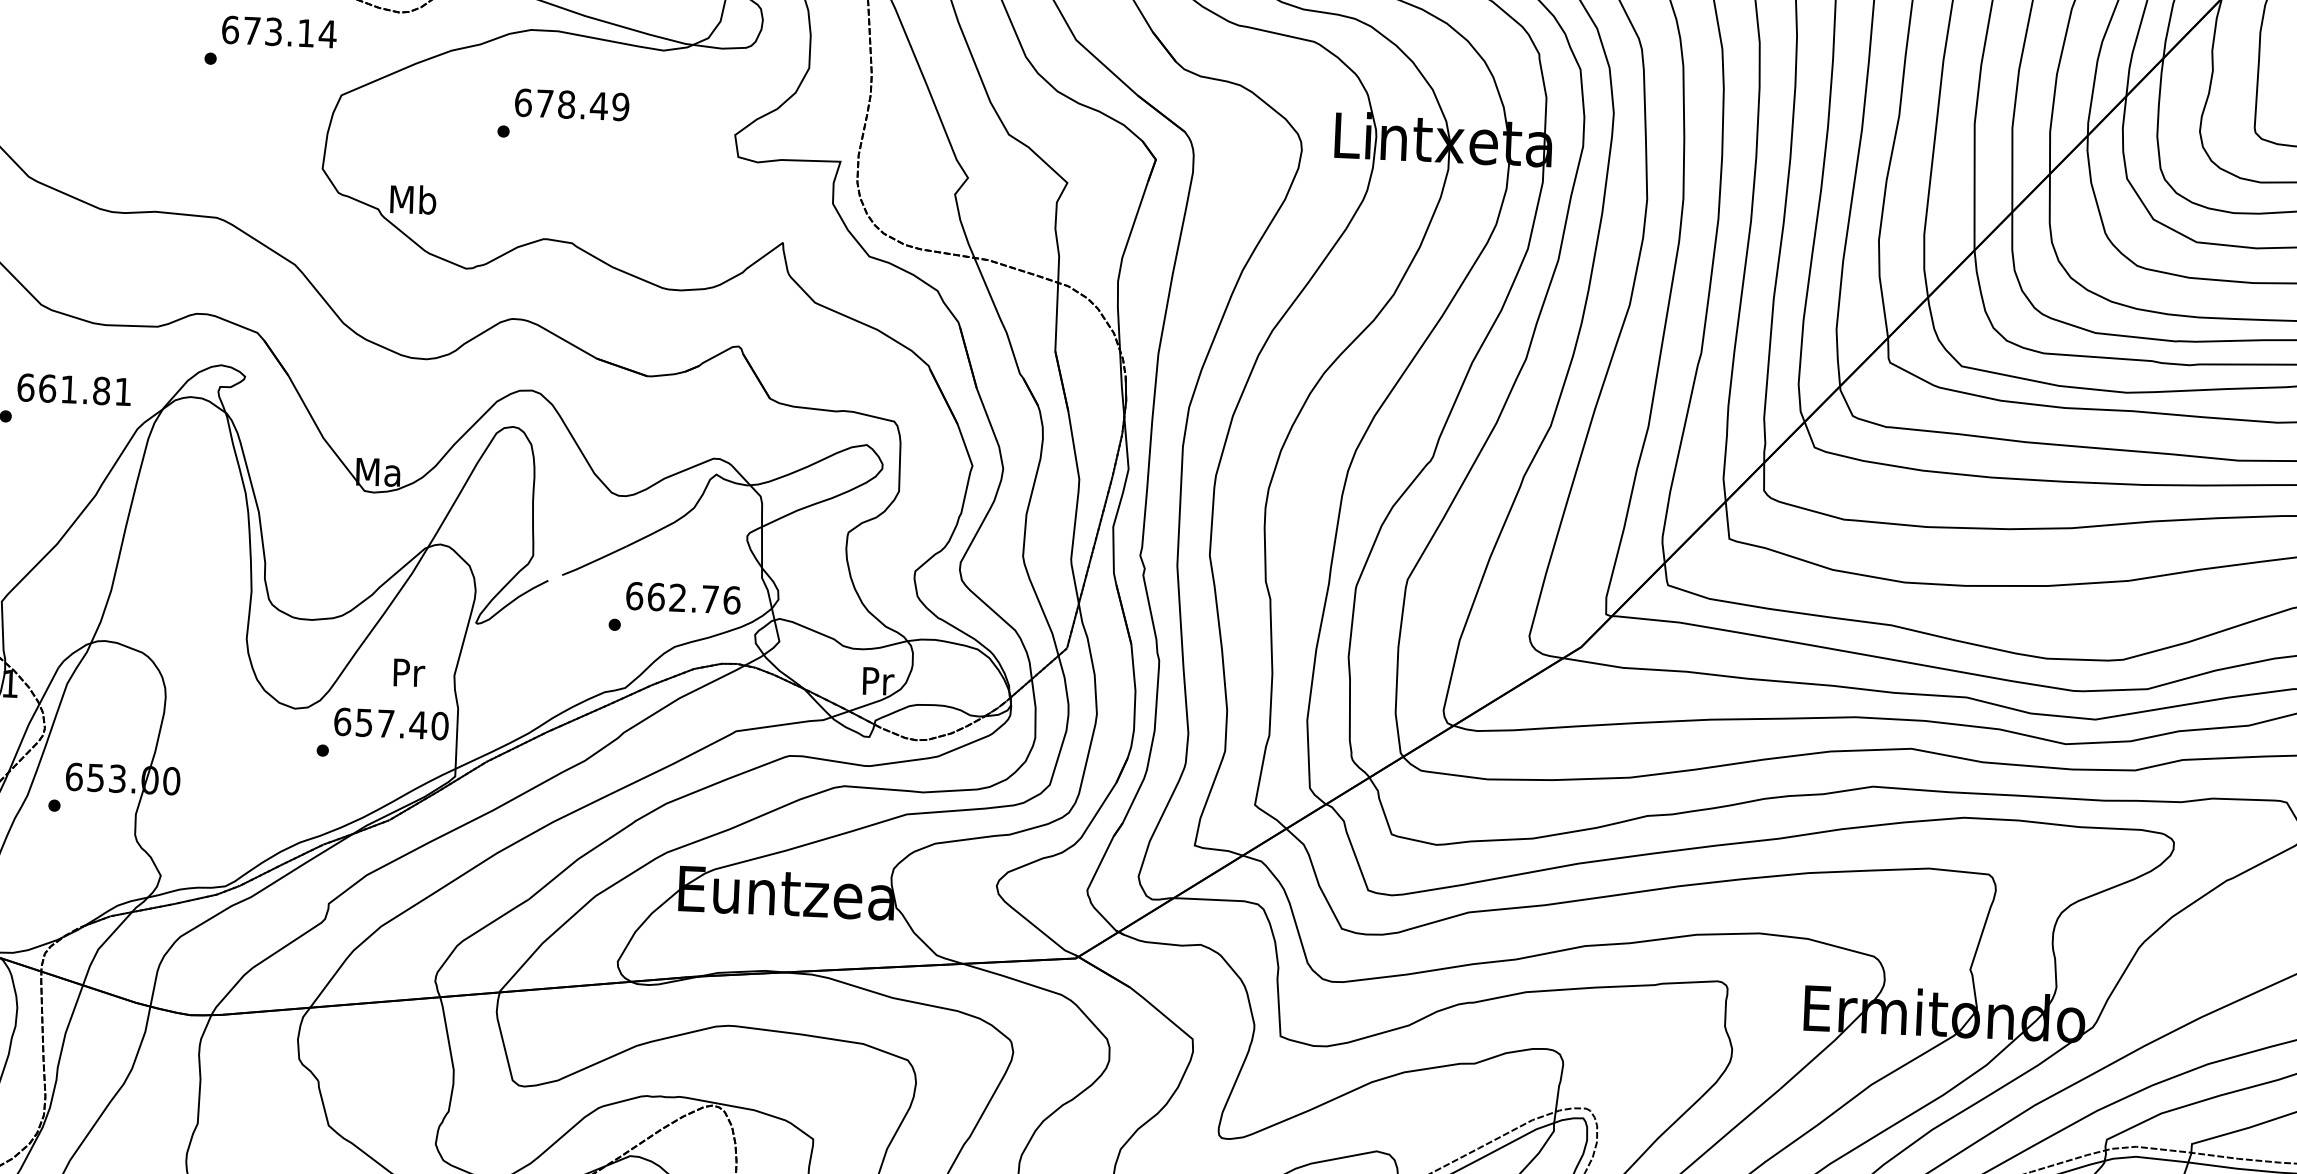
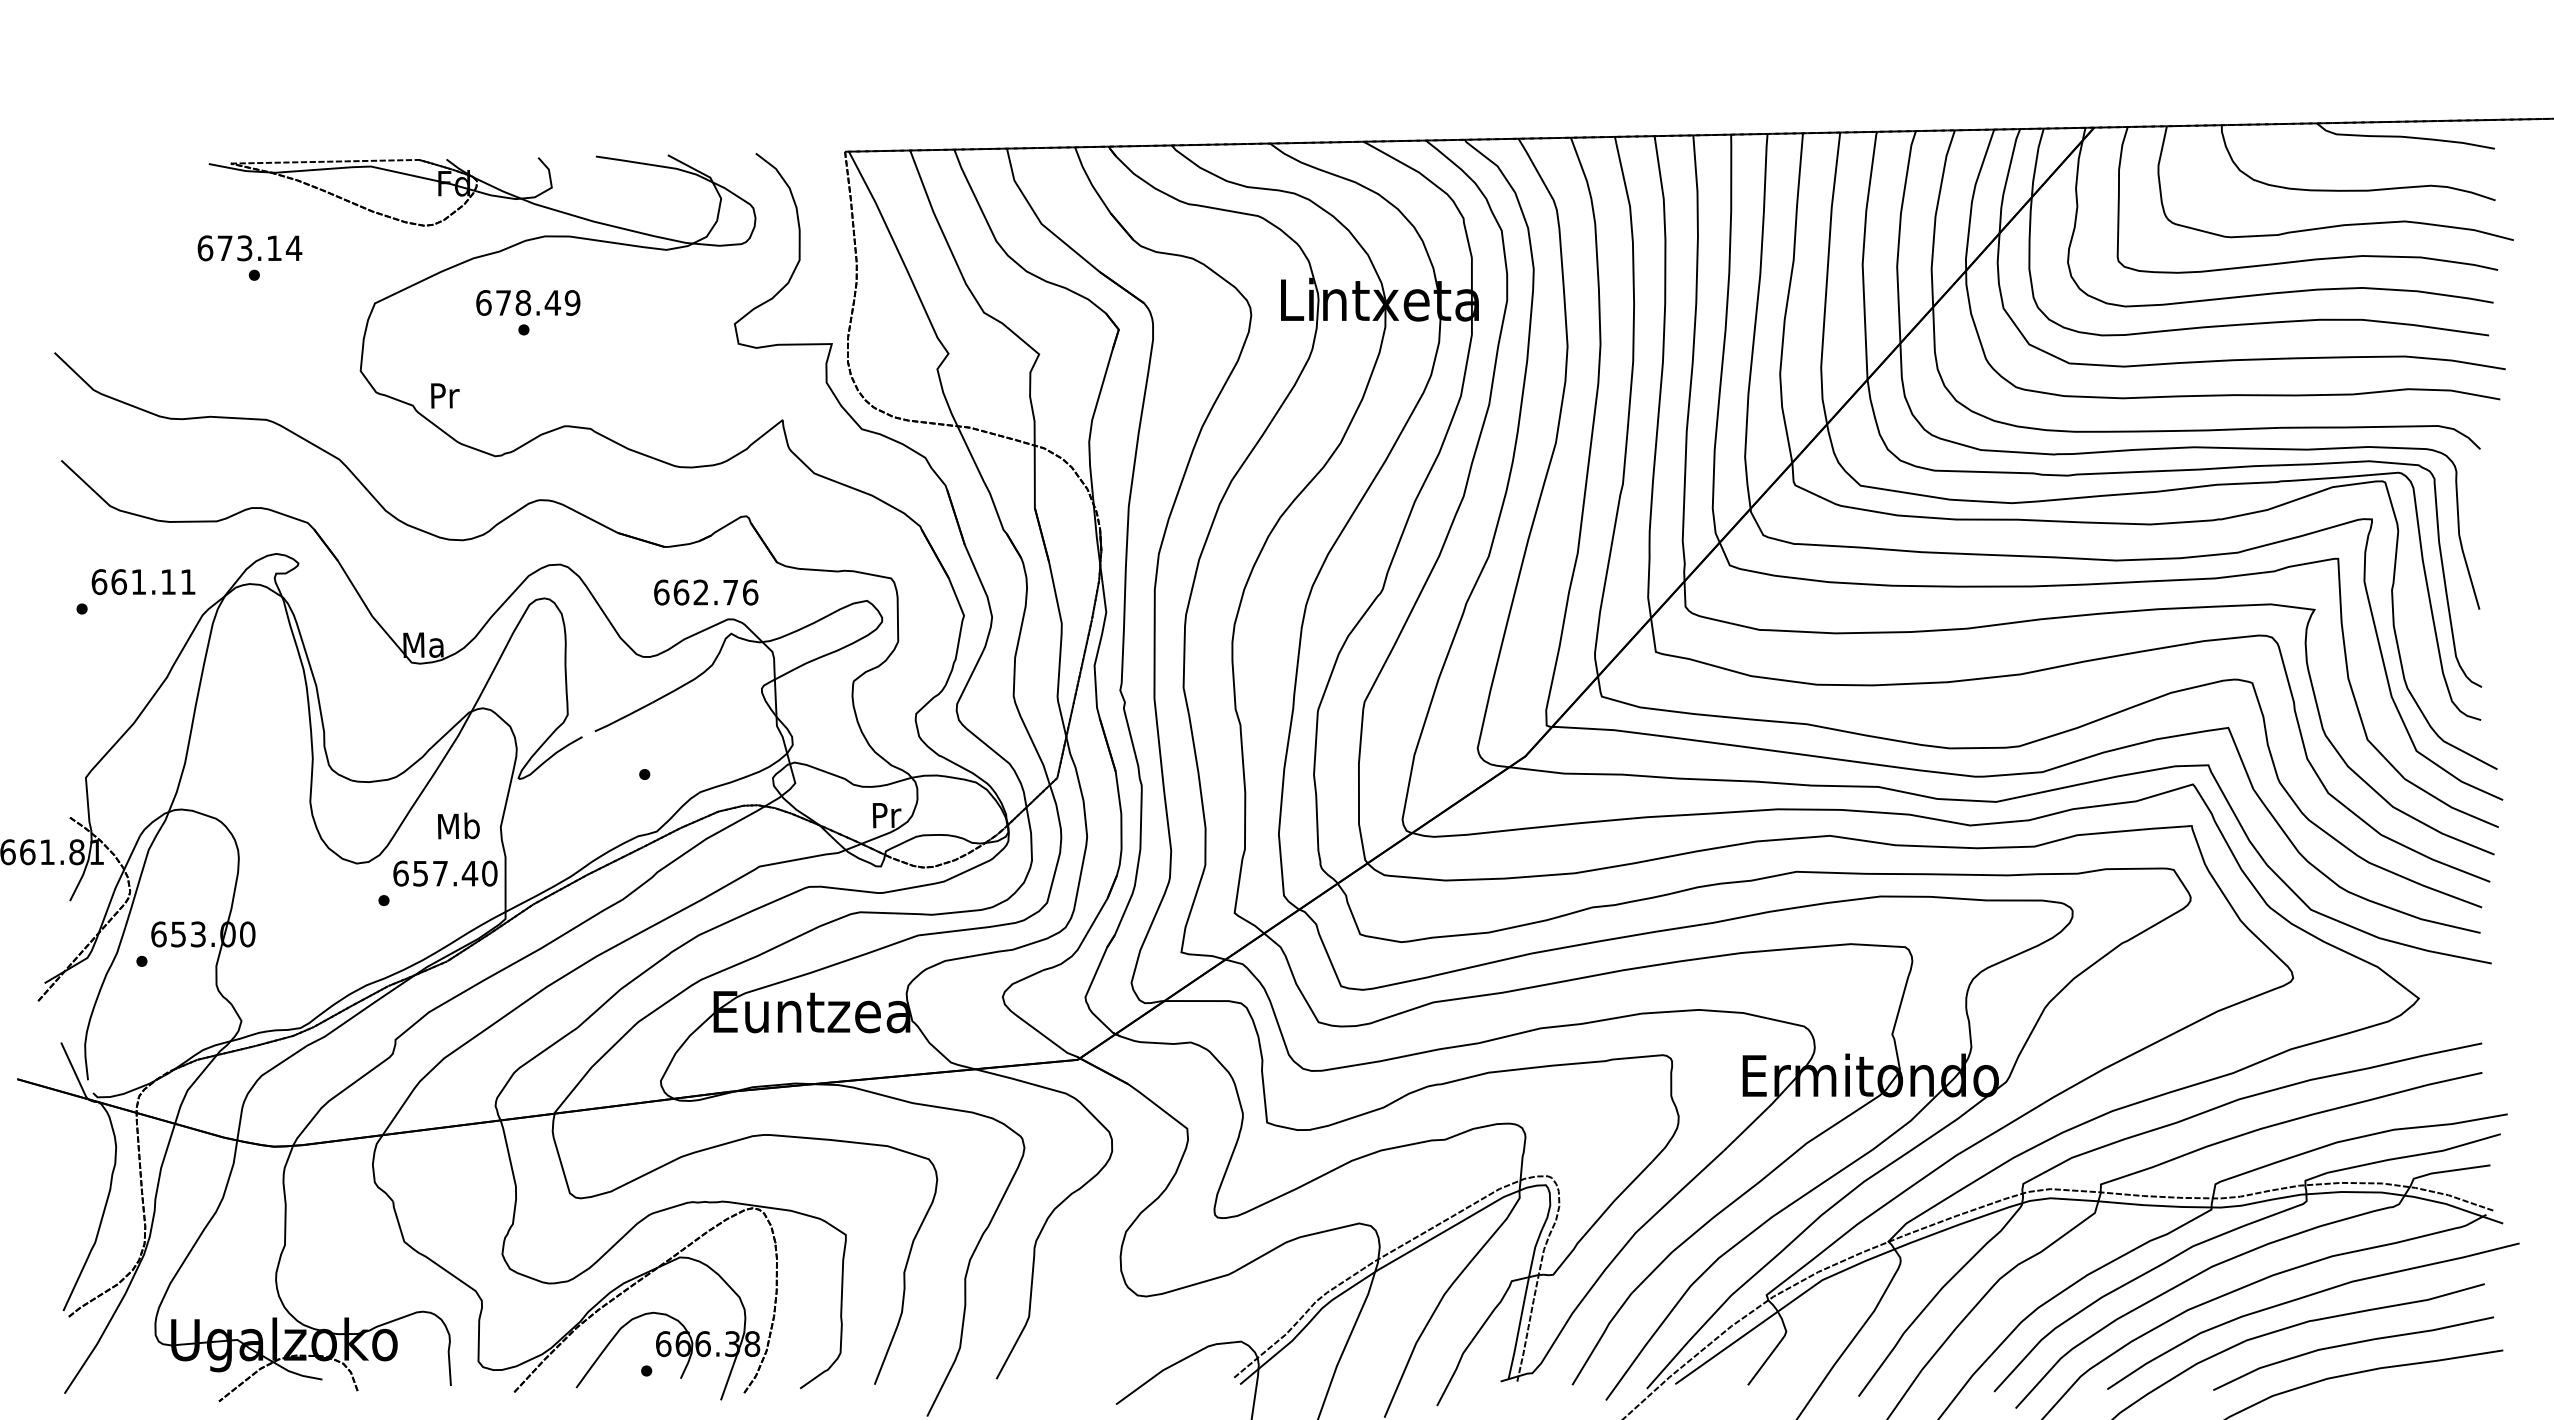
text: (278, 32) -> (249, 248), moved
text: (572, 104) -> (528, 302), moved
text: (413, 199) -> (444, 395), Mb -> Pr
text: (101, 391) -> (168, 582), 661.81 -> 661.11
text: (683, 598) -> (706, 592), moved
text: (408, 671) -> (458, 825), Pr -> Mb

